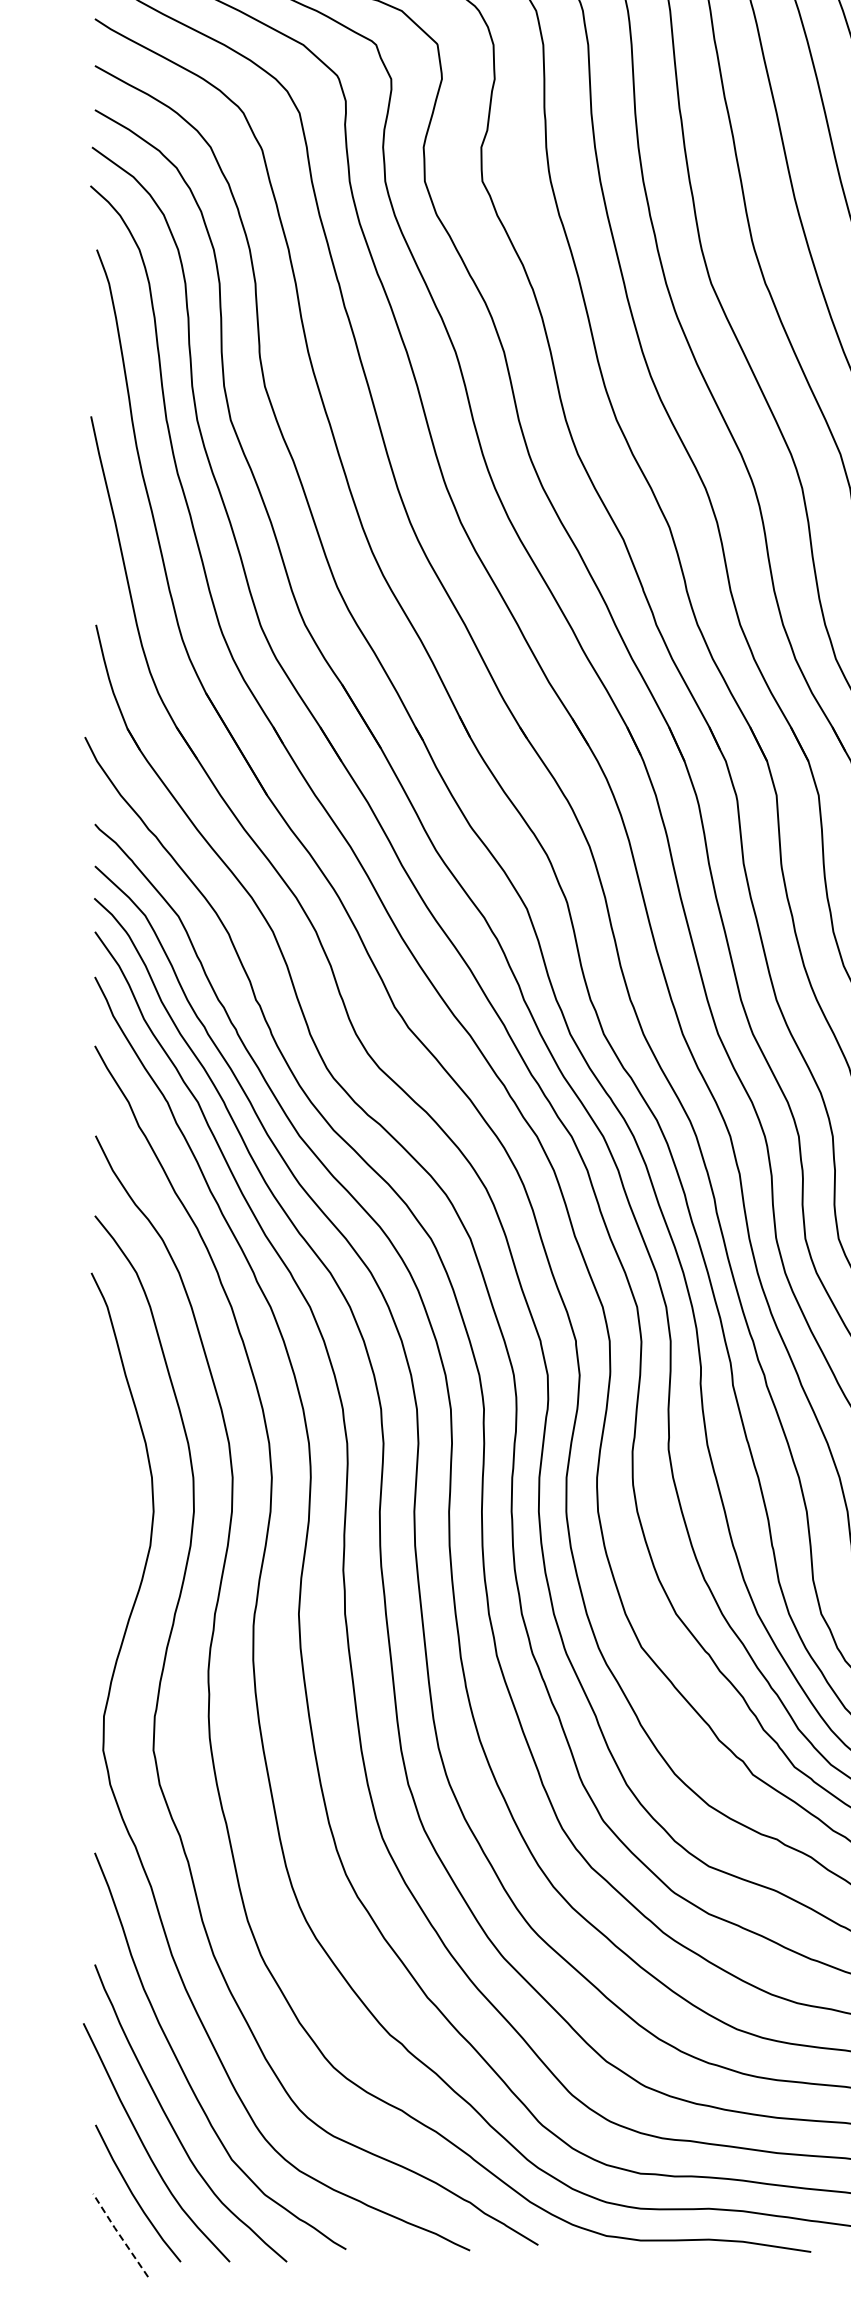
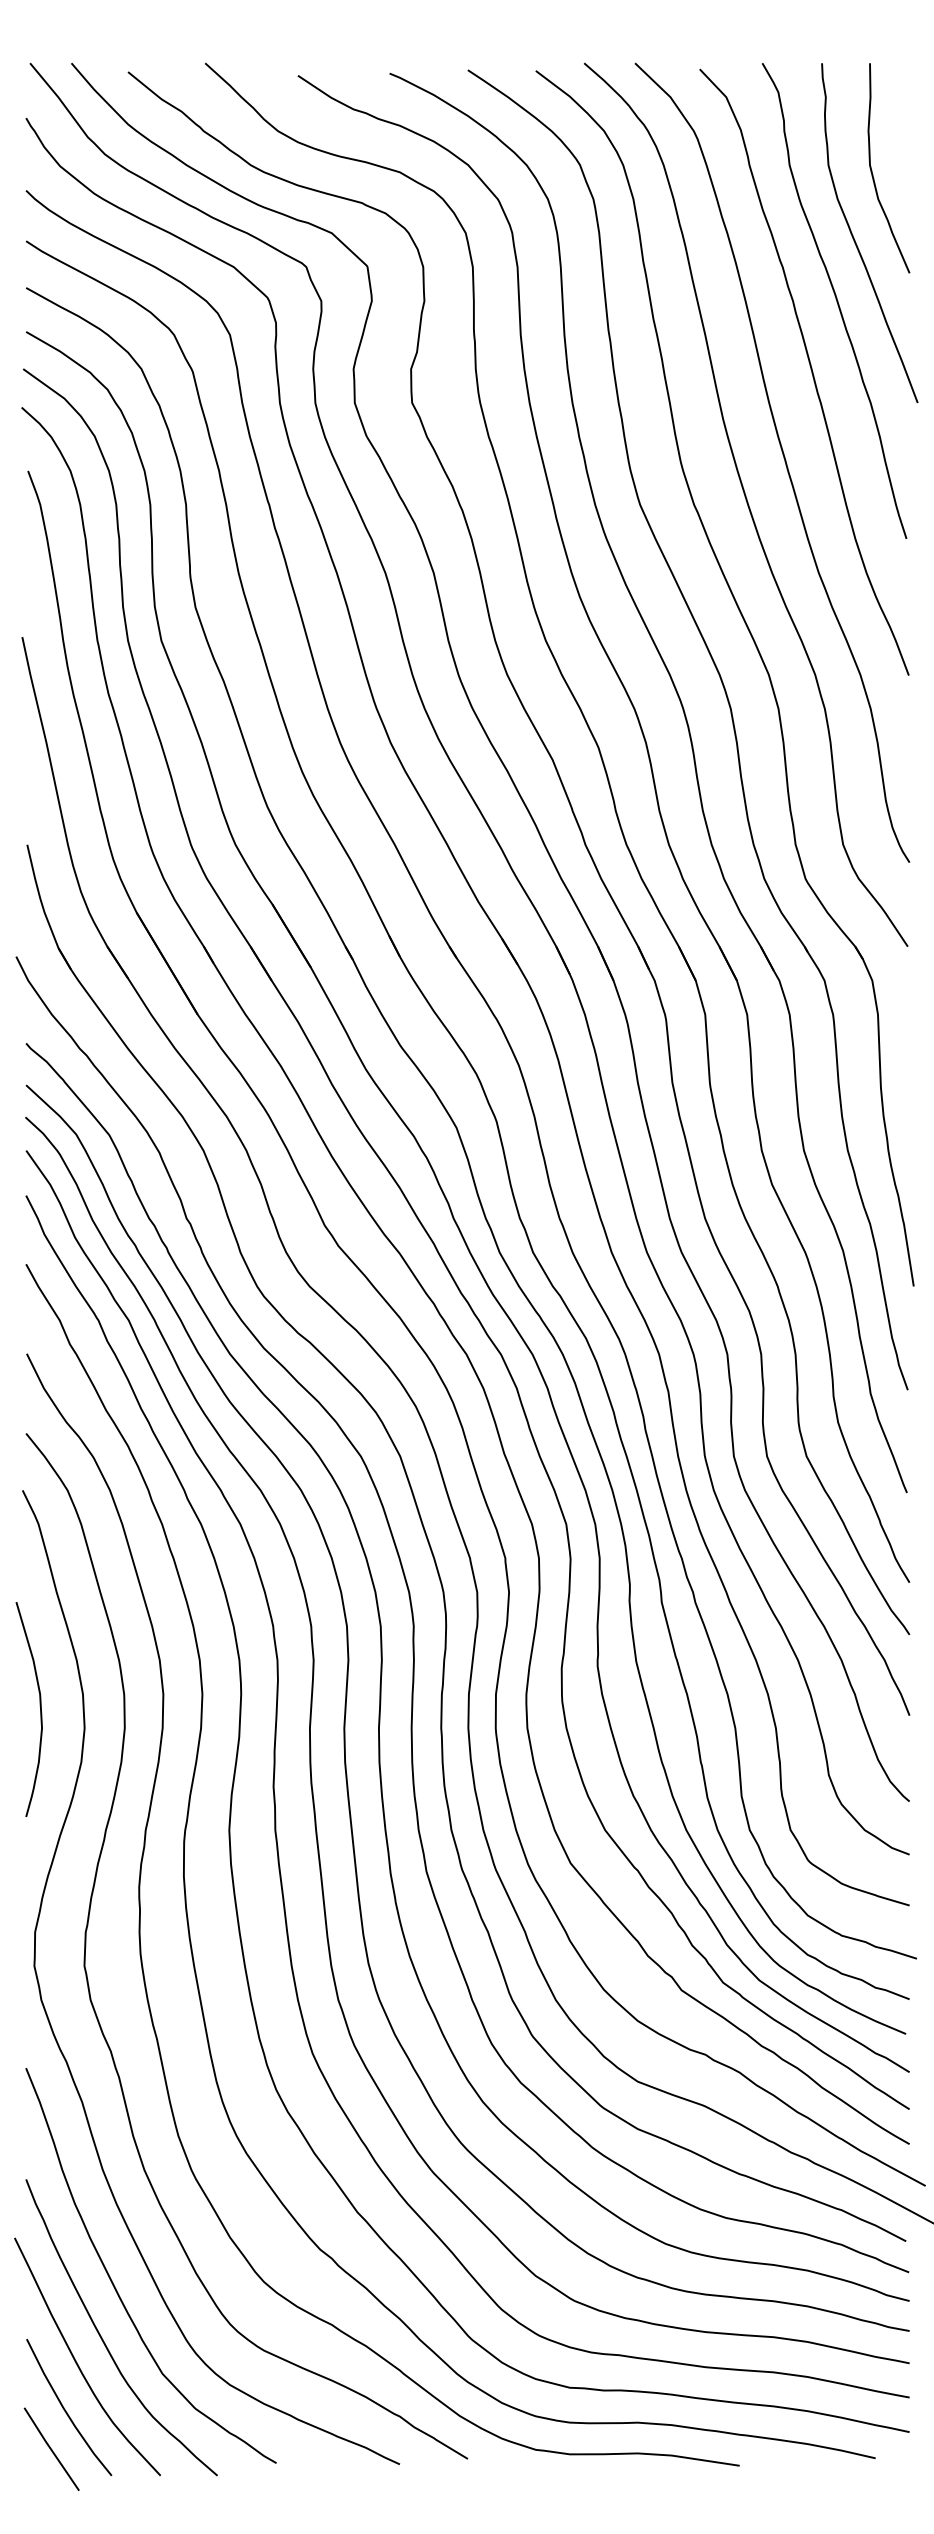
curve: (108, 1489) -> (39, 1706), added
line: (119, 2235) -> (50, 2449), dashed -> solid

